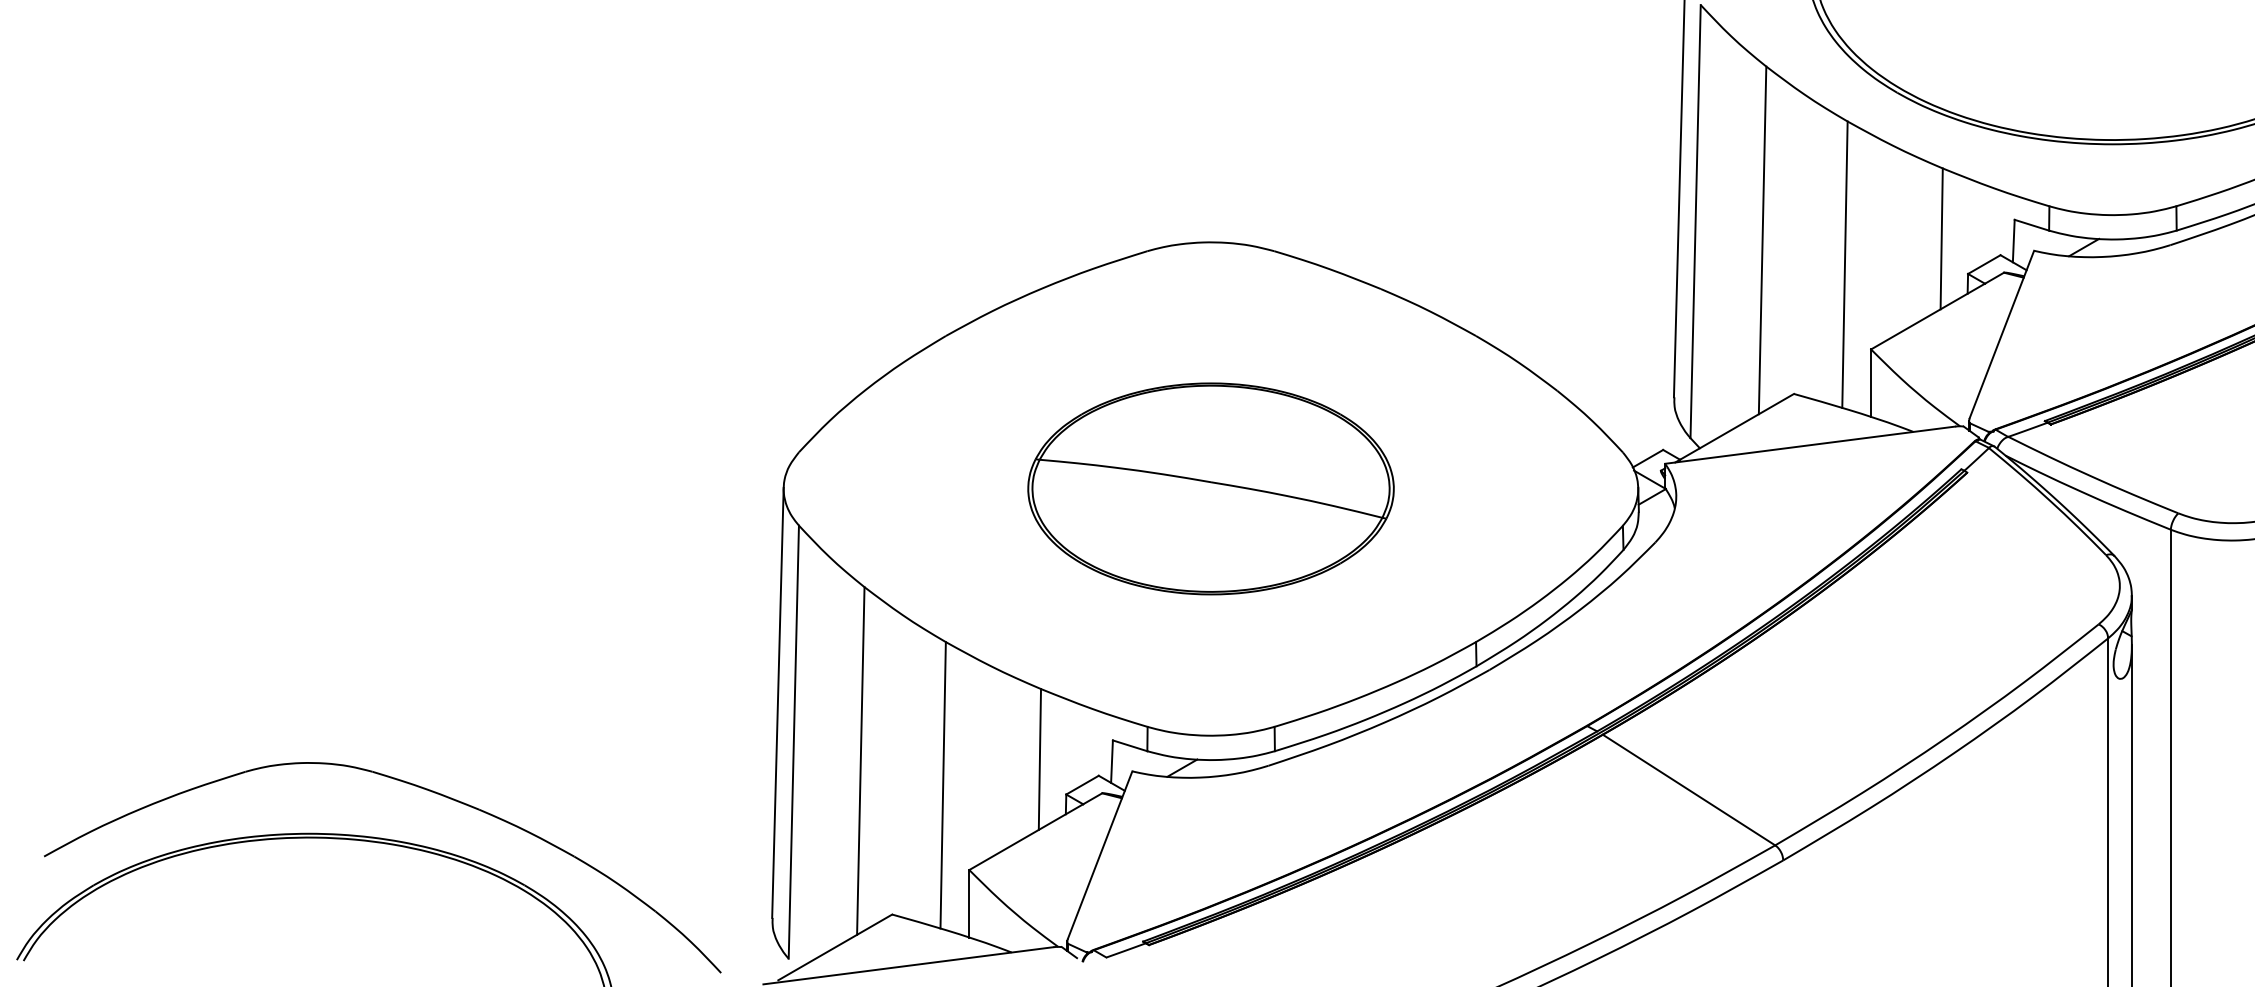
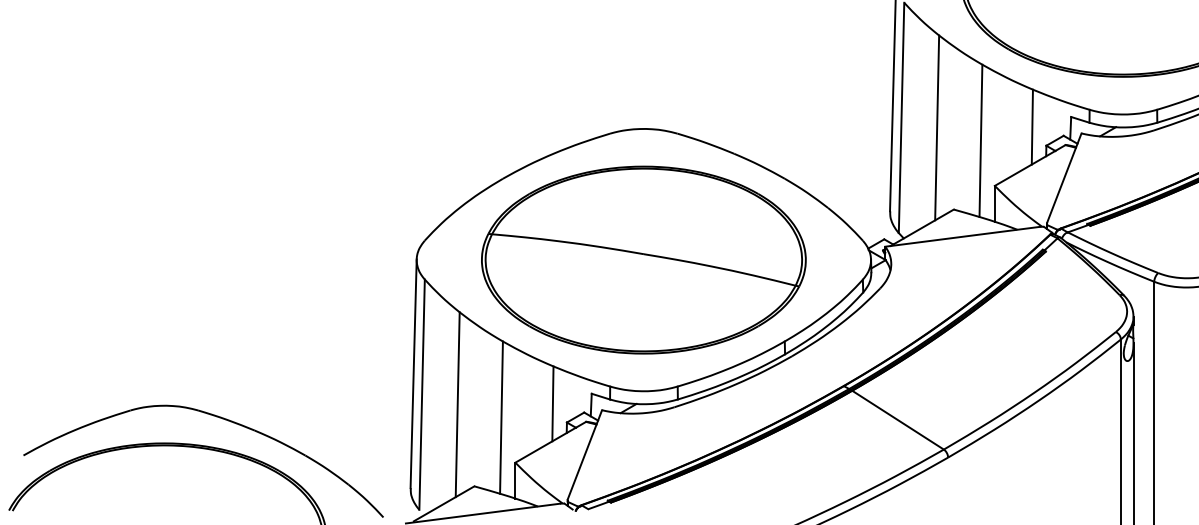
part: (1210, 487) -> (643, 259), size x1.67

